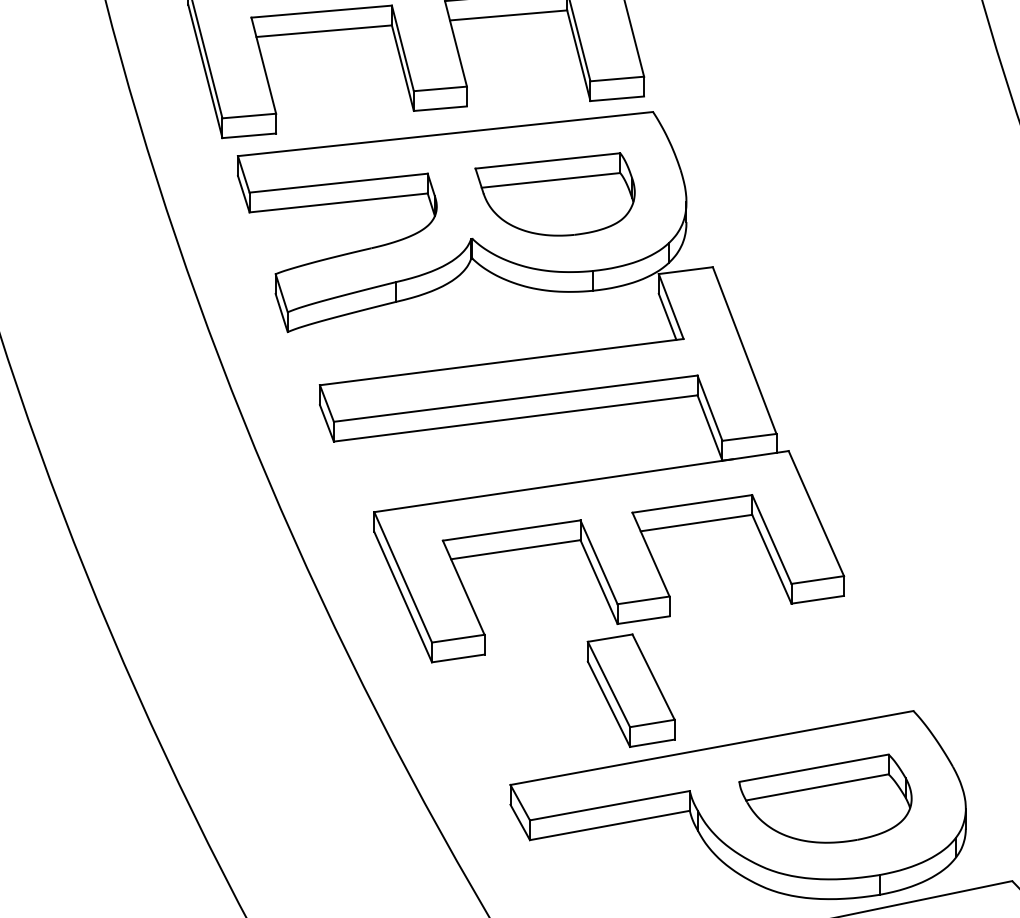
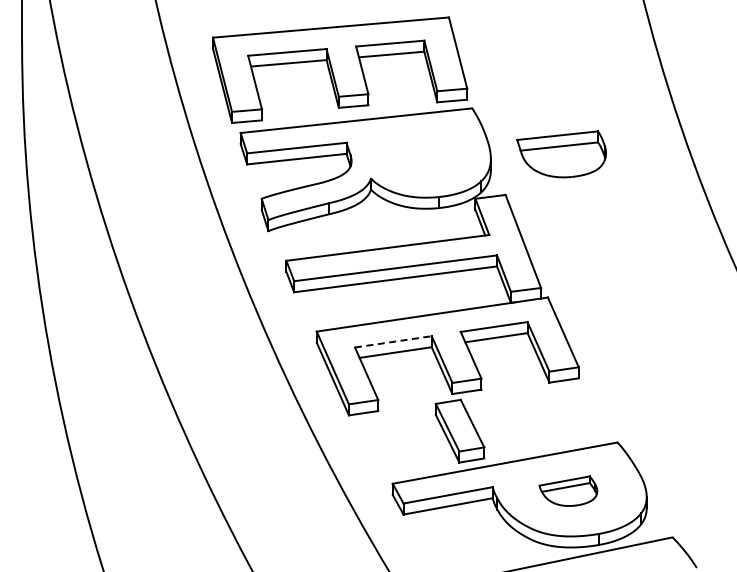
part: (554, 194) -> (561, 154), moved
line: (511, 529) -> (393, 341), solid -> dashed
part: (825, 796) -> (568, 490), size x0.6

